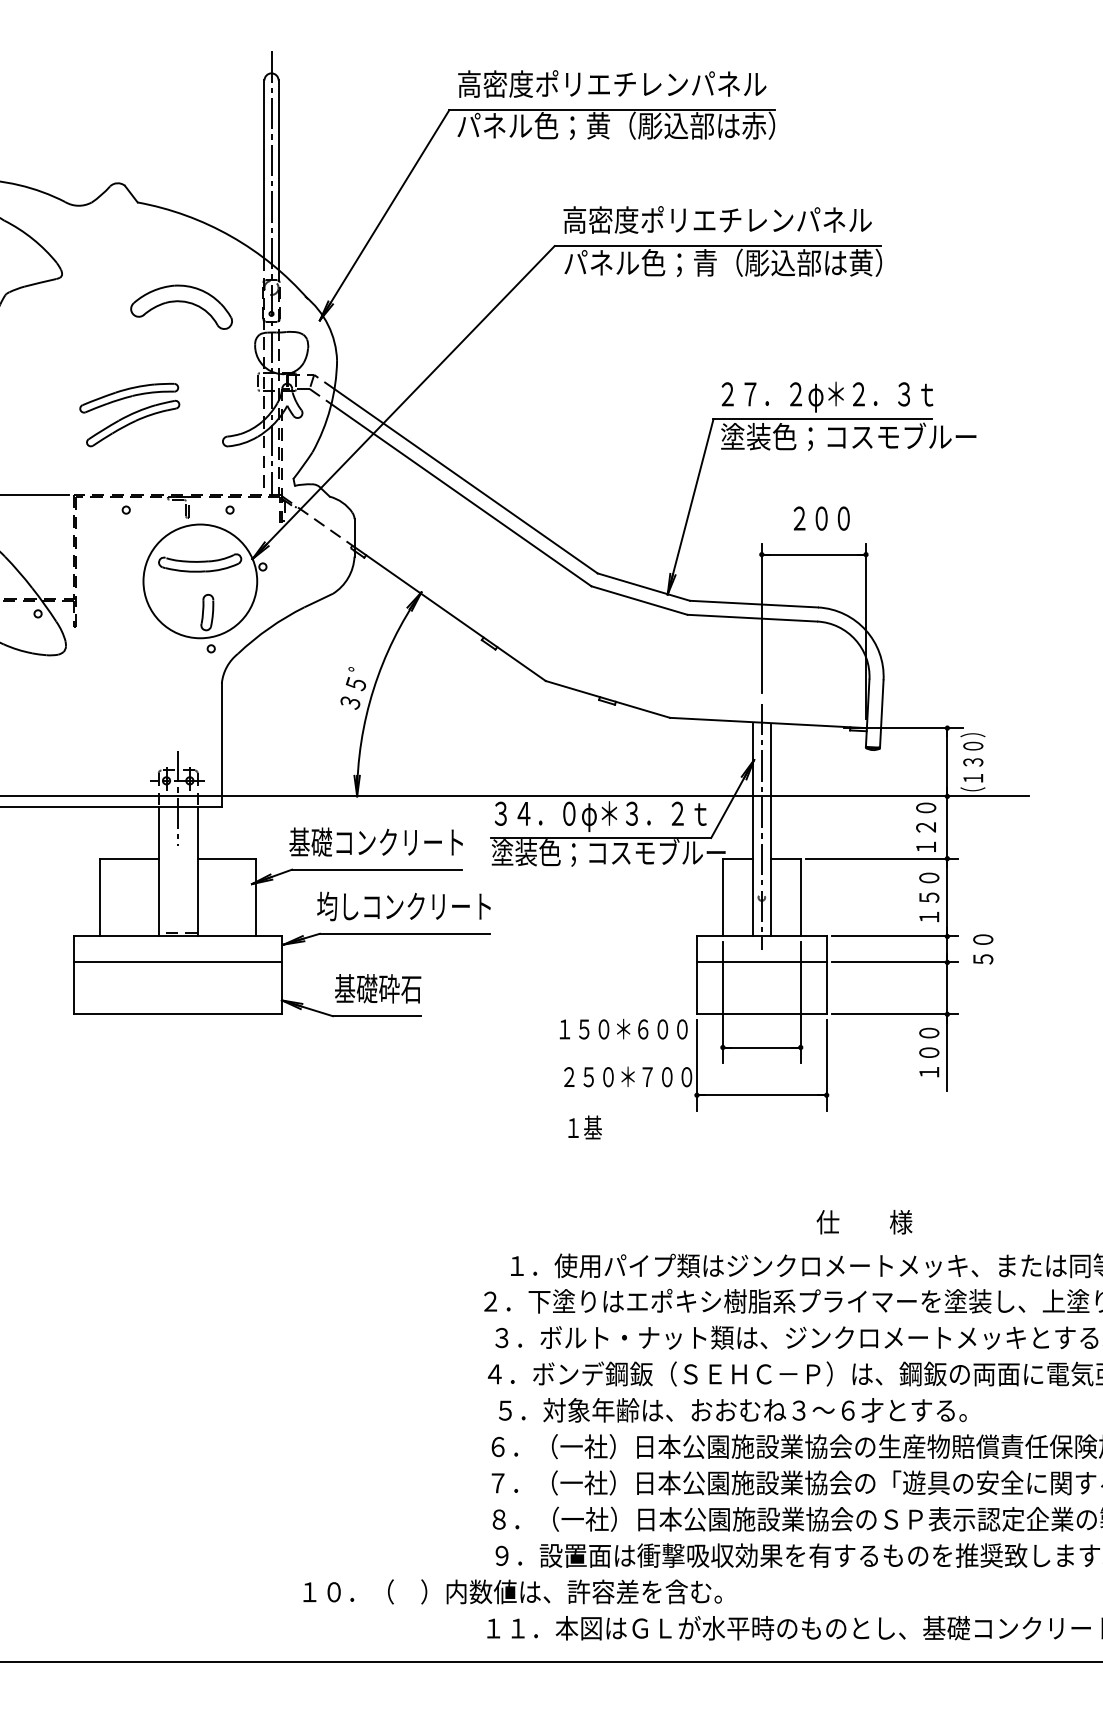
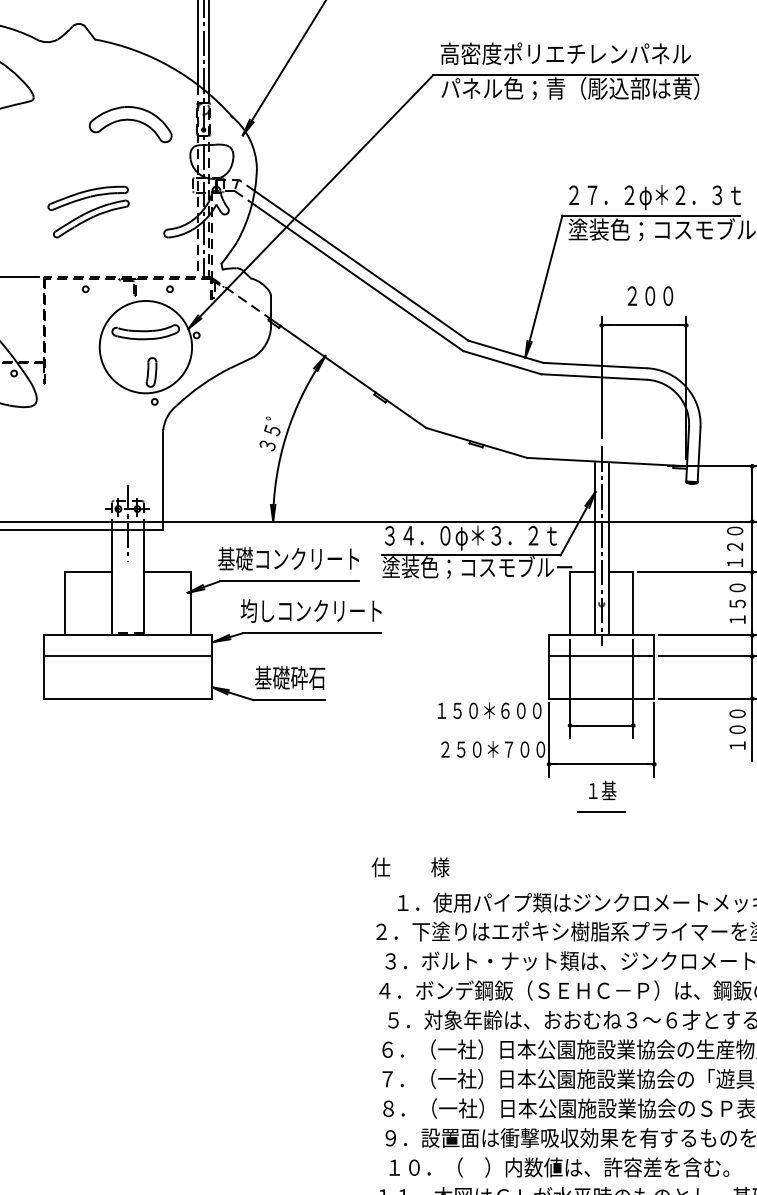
text: (584, 1127) -> (602, 790), moved
line: (761, 1154) -> (601, 812), added
text: (864, 1222) -> (410, 867), moved
text: (512, 1591) -> (559, 1167), moved

